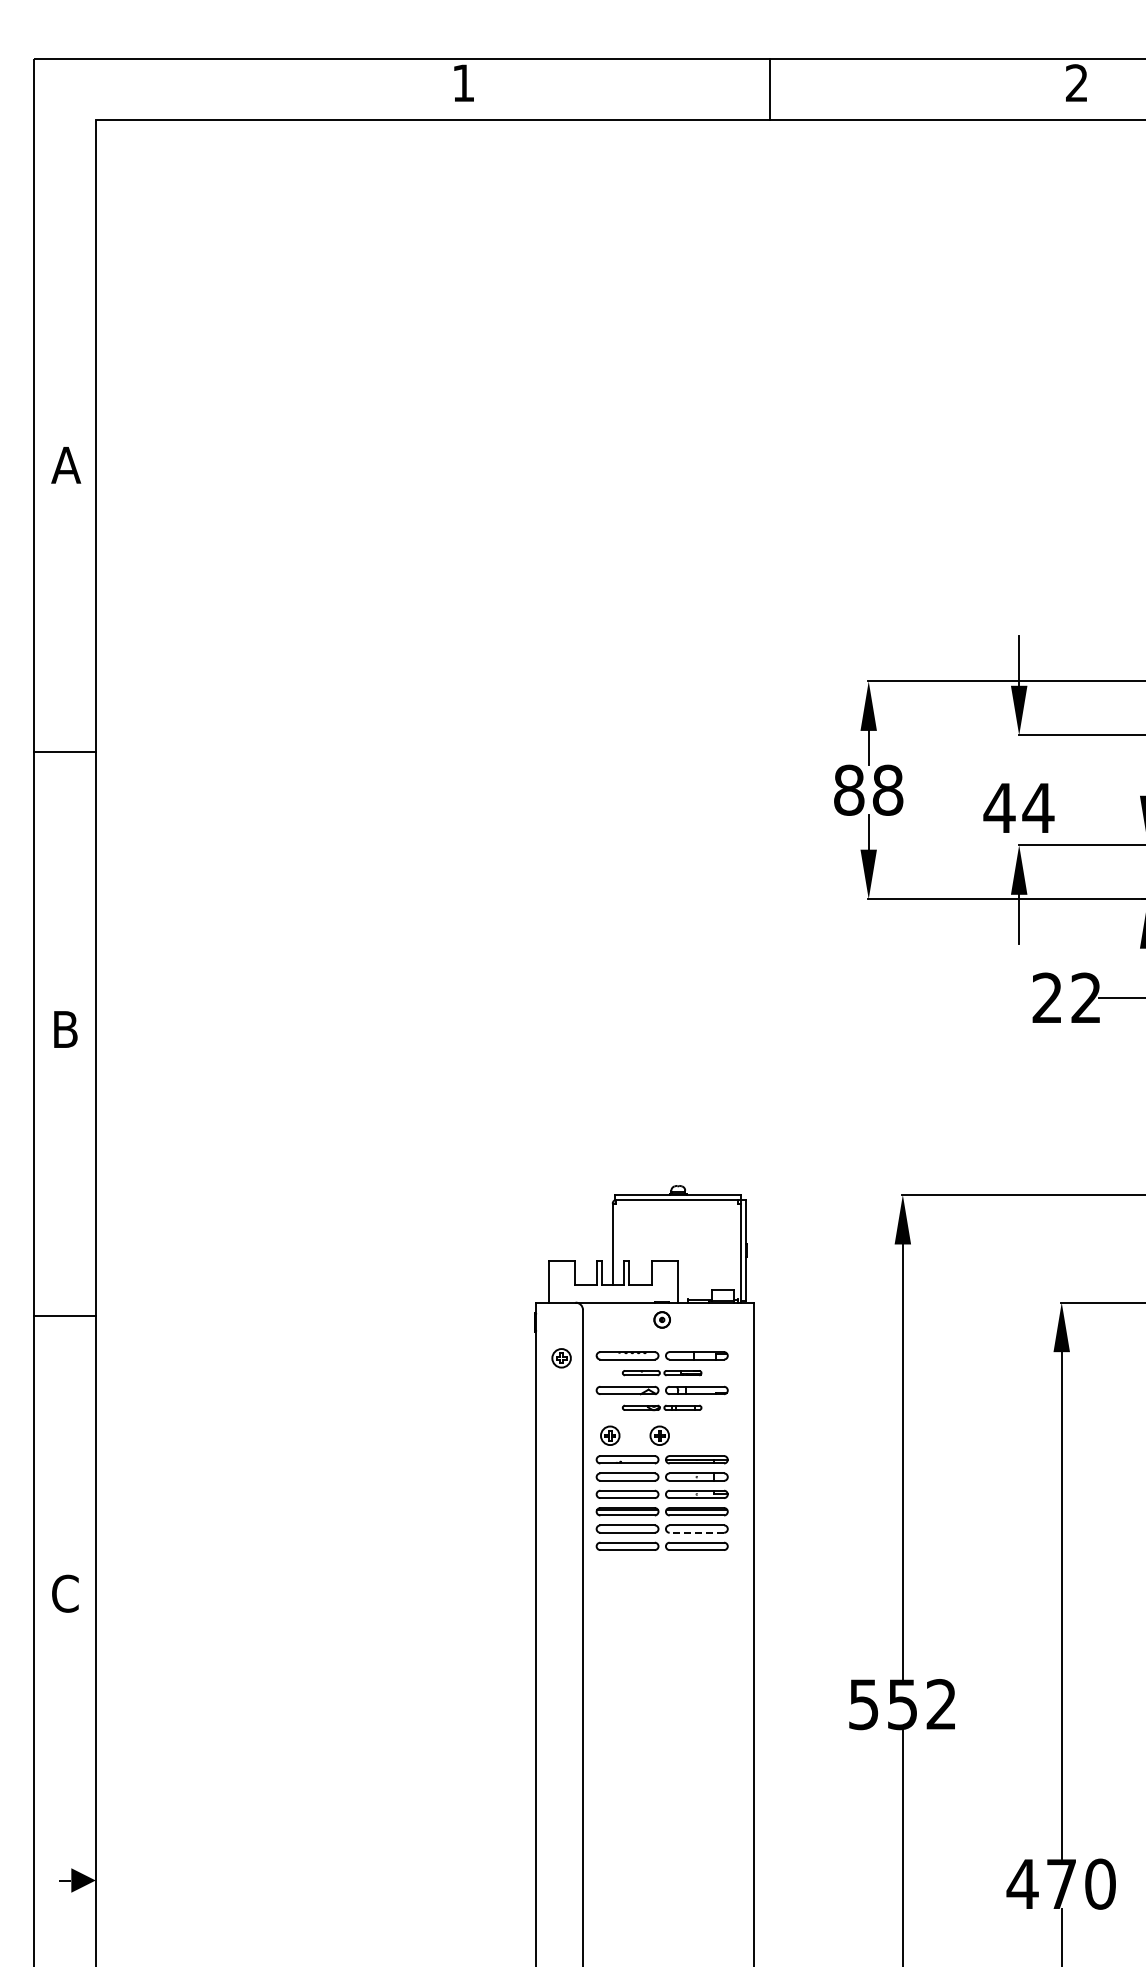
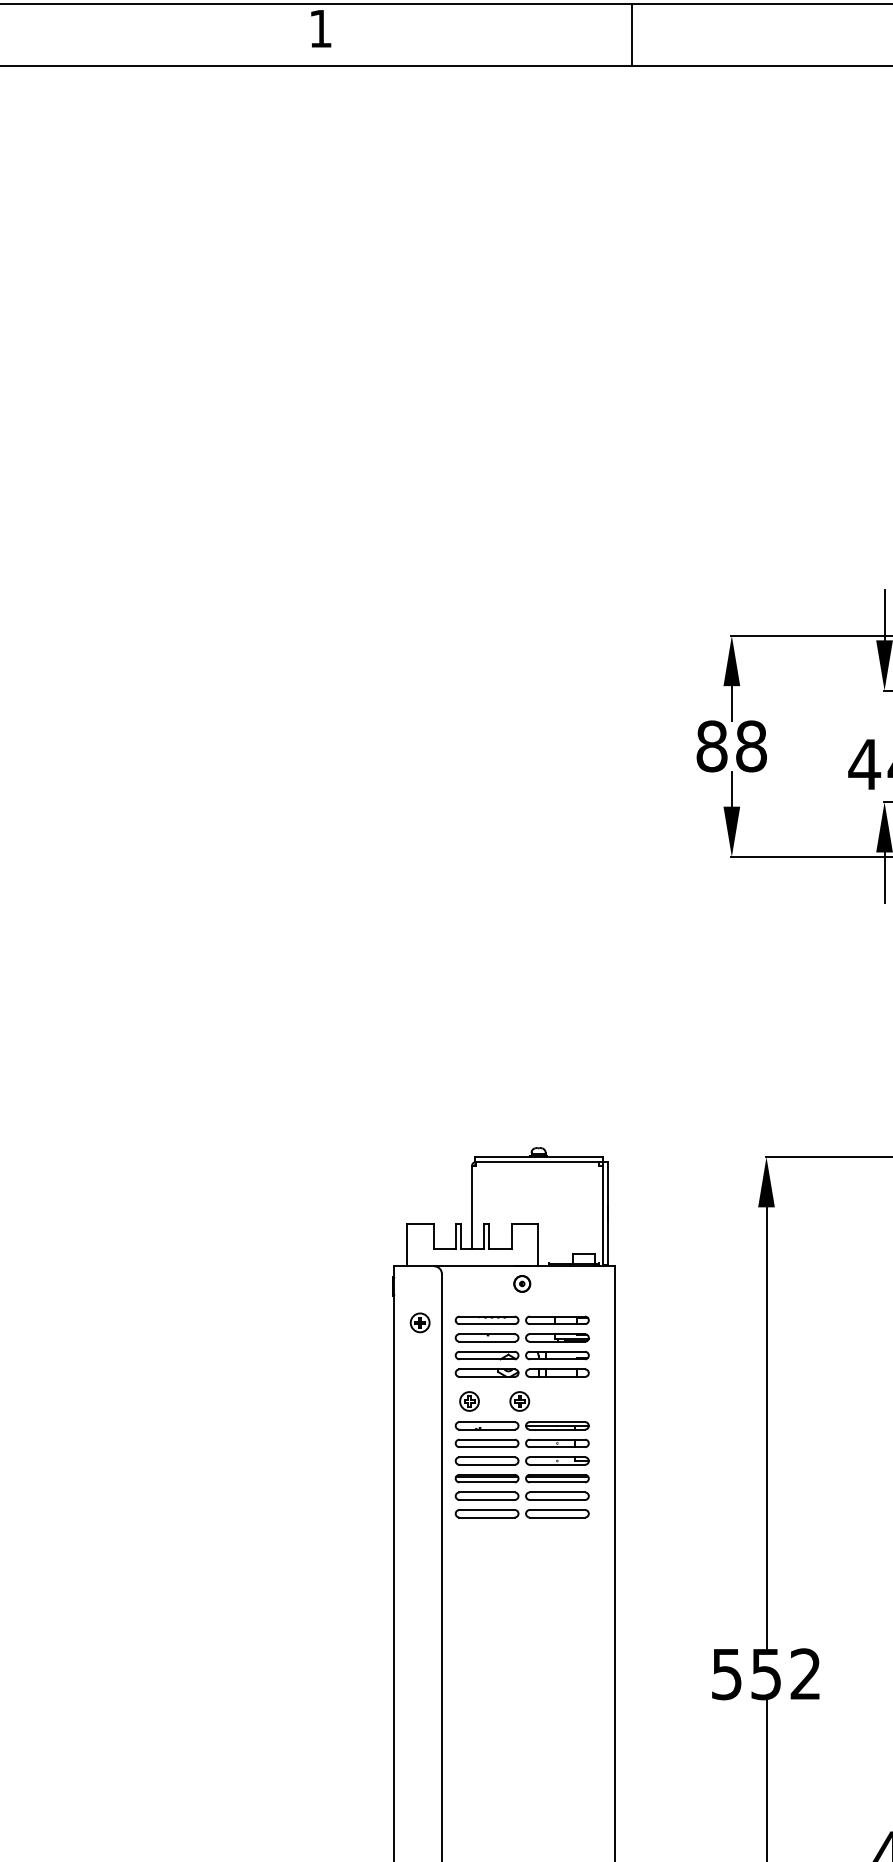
part: (661, 1372) -> (521, 1337), size x1.67
part: (661, 1407) -> (521, 1372), size x1.67
line: (696, 1532) -> (557, 1499), dashed -> solid

